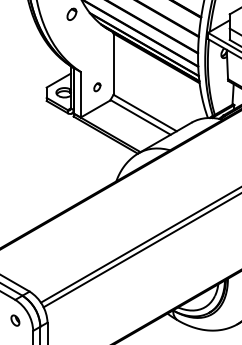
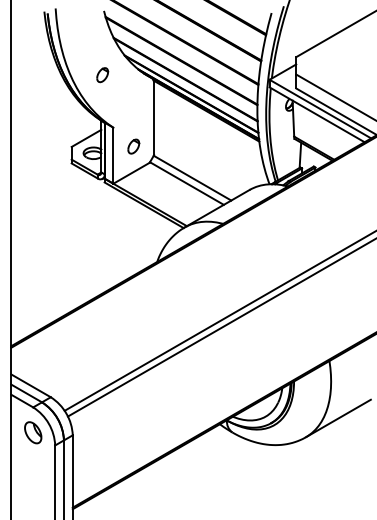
part: (71, 14) -> (102, 75), moved
part: (97, 87) -> (133, 146), size x1.43
part: (15, 320) -> (33, 432), size x1.67

